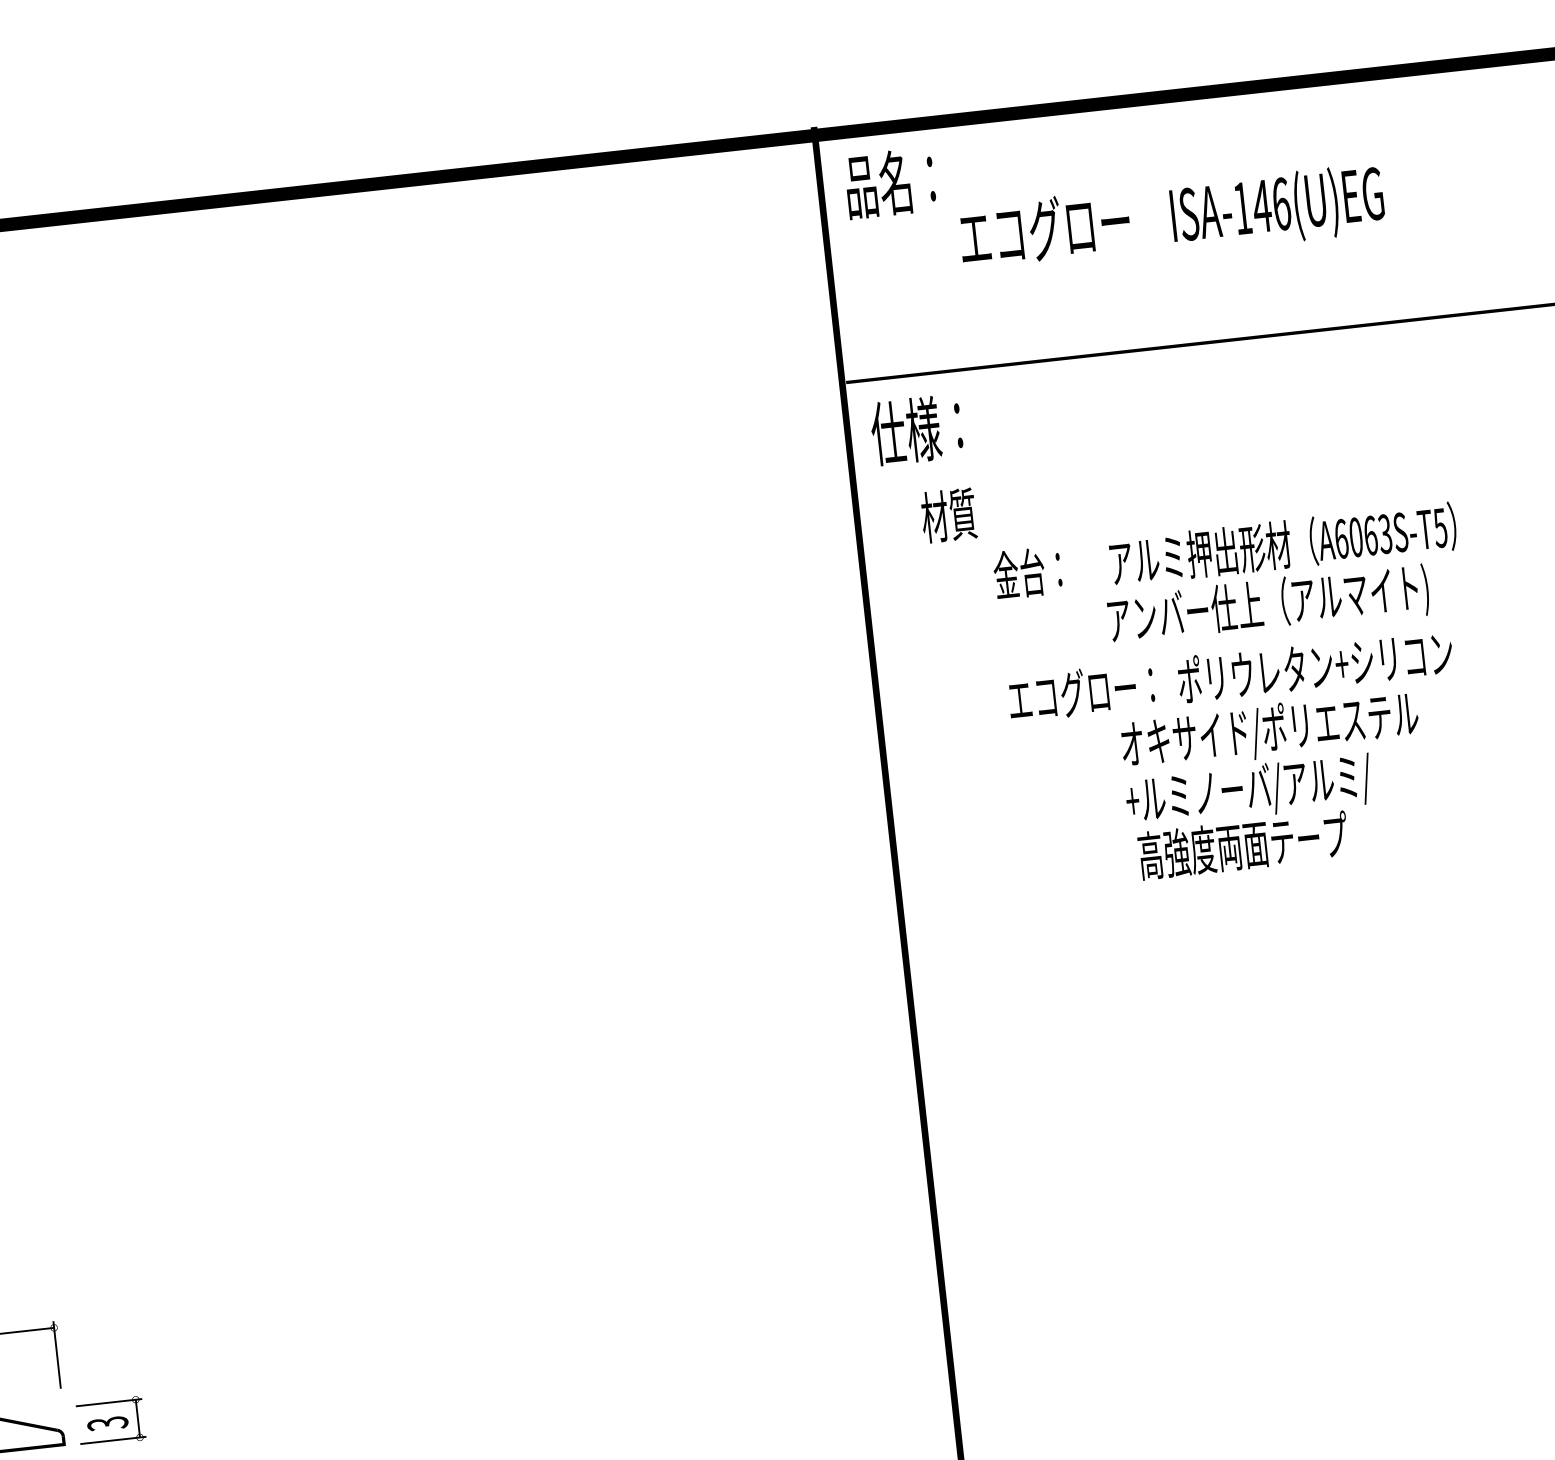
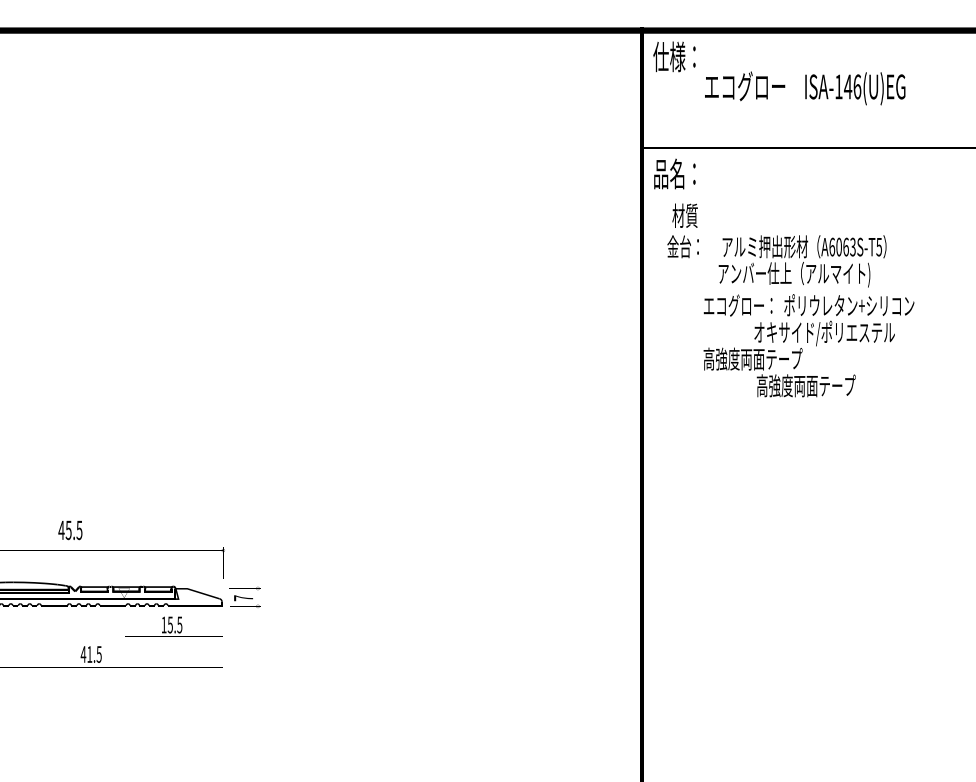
text: (878, 183) -> (669, 56), 品名： -> 仕様：
text: (905, 430) -> (669, 173), 仕様： -> 品名：
text: (1227, 582) -> (776, 261), moved
text: (1195, 794) -> (786, 359), +ルミノーバ/アルミ/ -> 高強度両面テープ
text: (107, 1424) -> (243, 598), 3 -> 7

